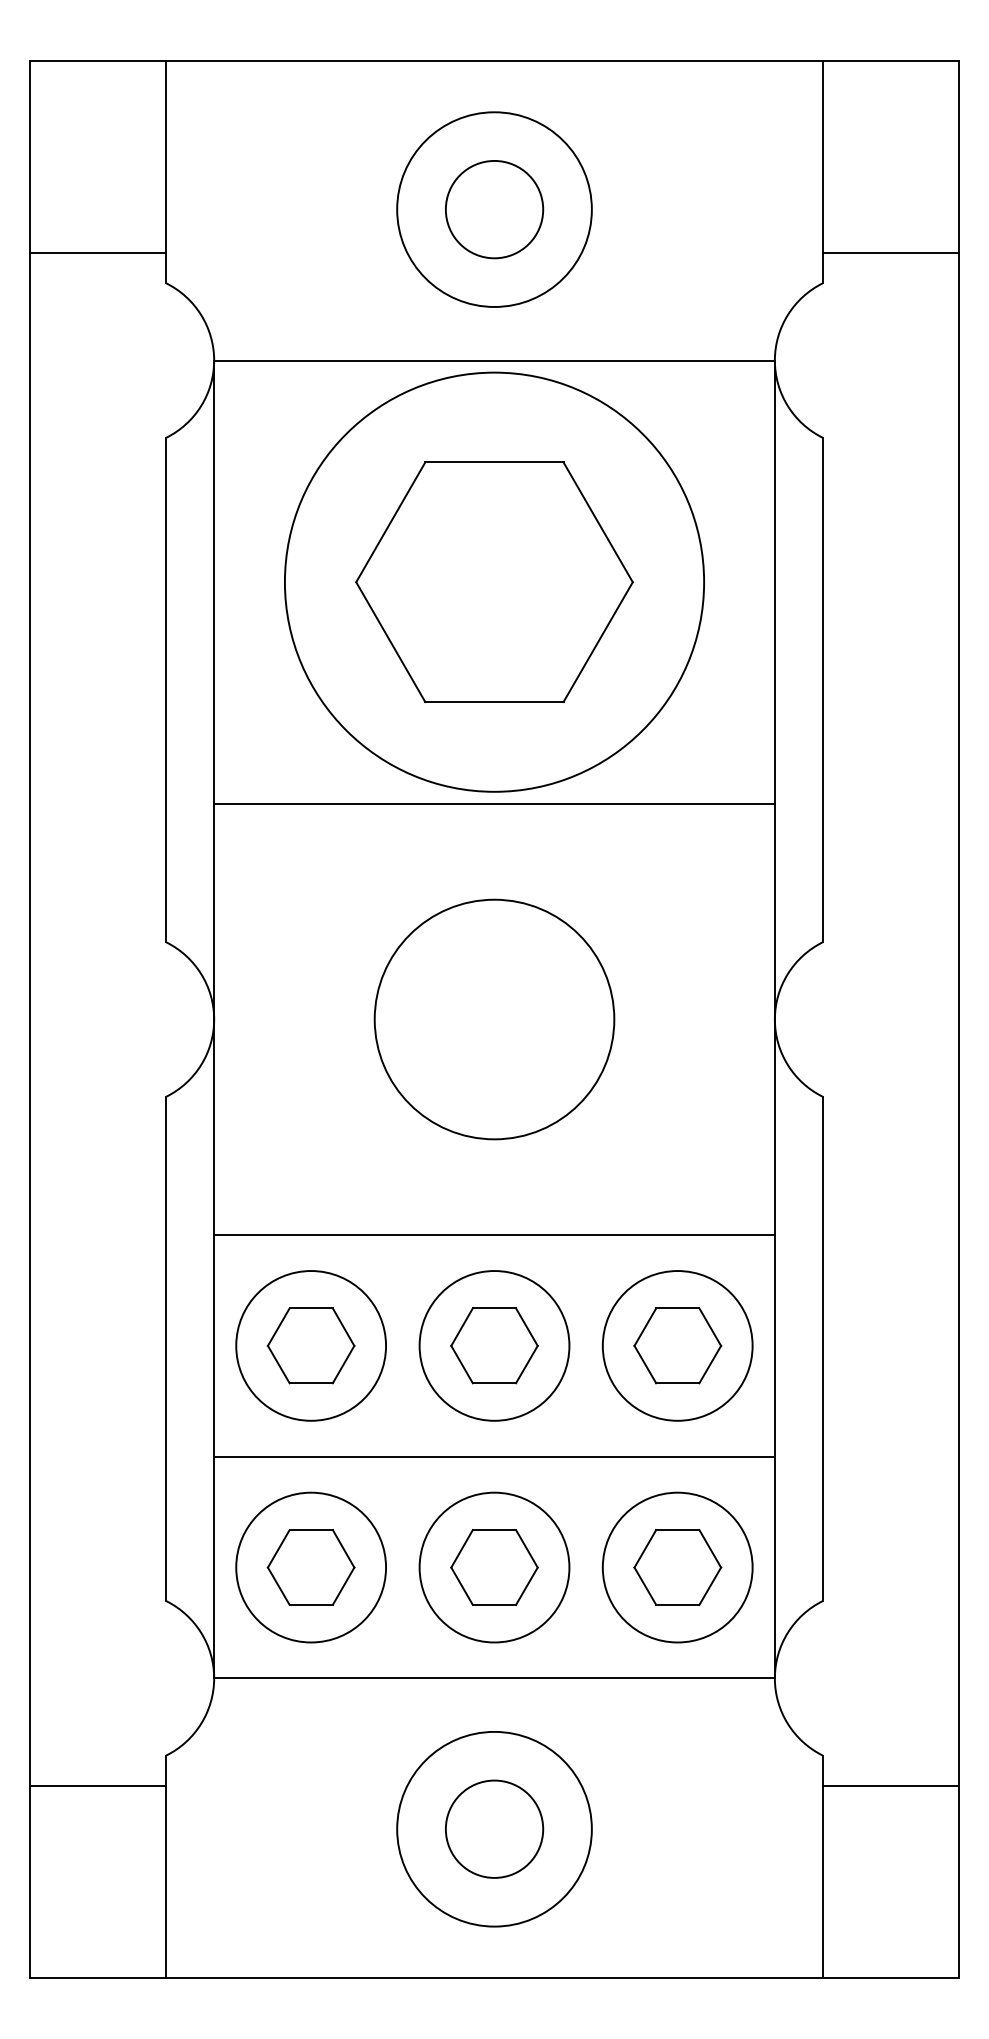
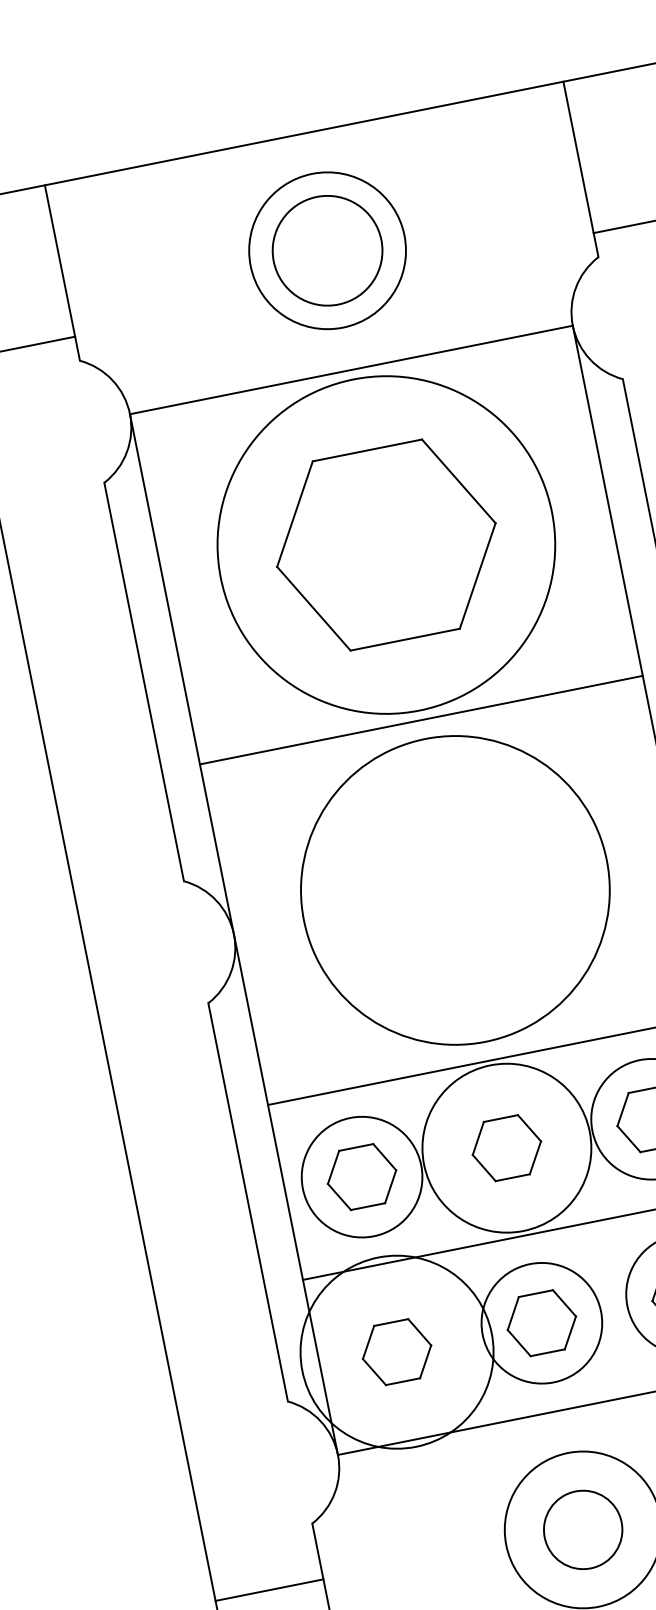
circle: (494, 209) -> (327, 250), size x1.4
circle: (494, 1019) -> (455, 890), size x1.6
circle: (494, 1345) -> (506, 1147), size x1.4
circle: (311, 1567) -> (397, 1352), size x1.6
line: (97, 1786) -> (269, 1590), moved

